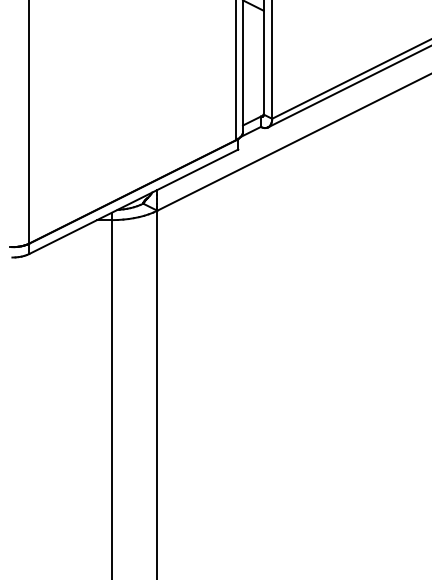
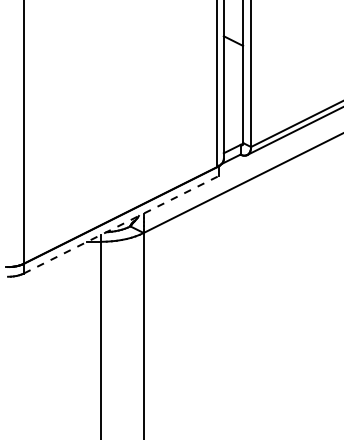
line: (133, 201) -> (121, 224), solid -> dashed

